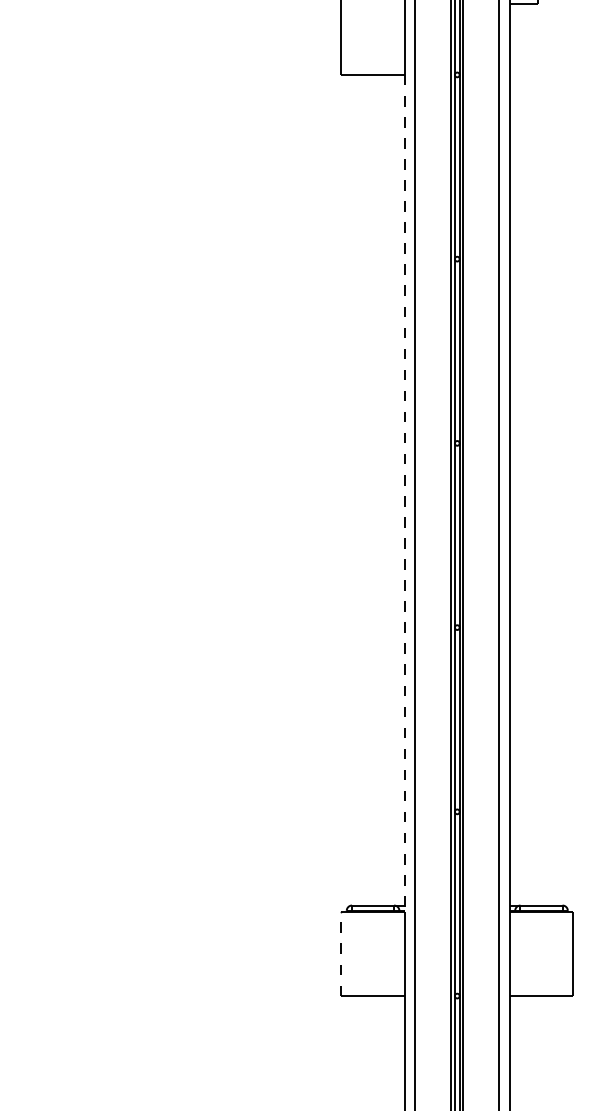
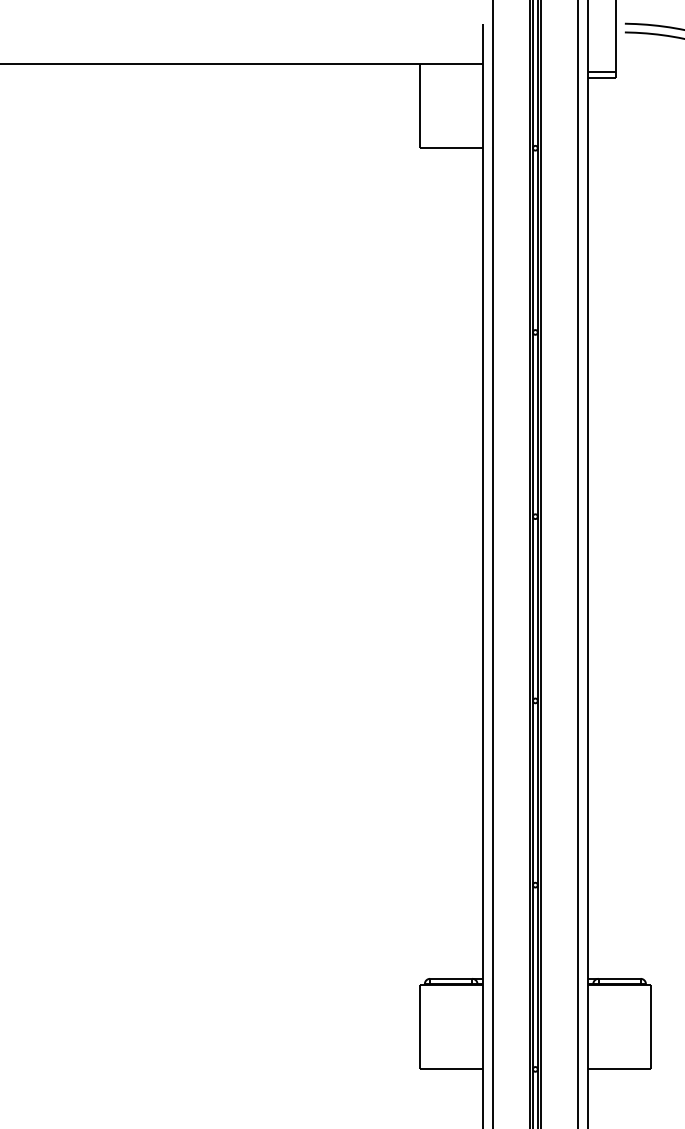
line: (404, 494) -> (482, 567), dashed -> solid
line: (341, 953) -> (419, 1026), dashed -> solid

